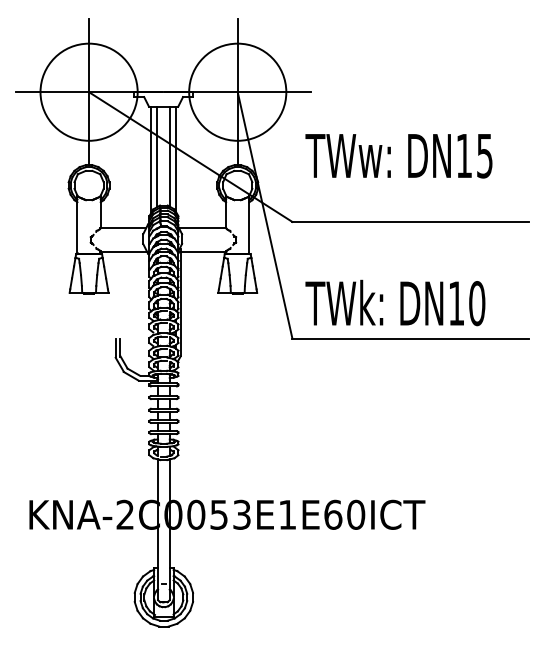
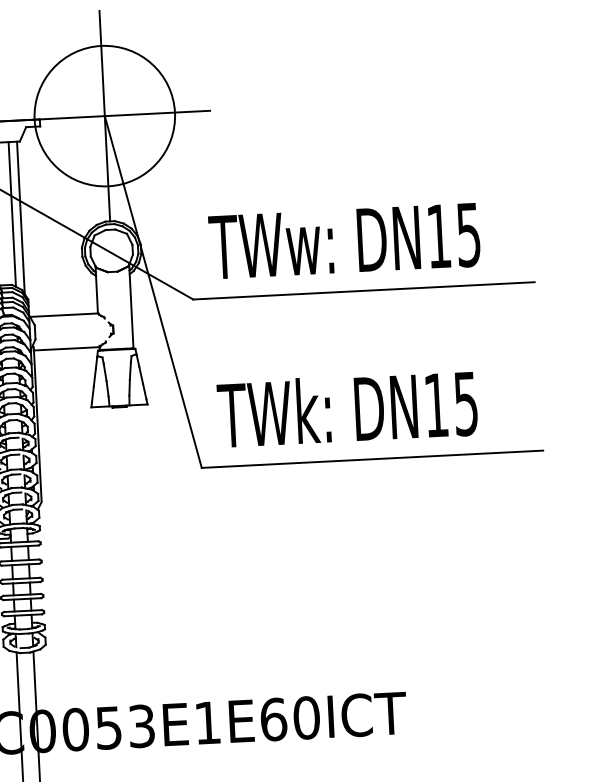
text: (398, 156) -> (343, 241), moved
text: (477, 303) -> (466, 403), DN10 -> DN15

